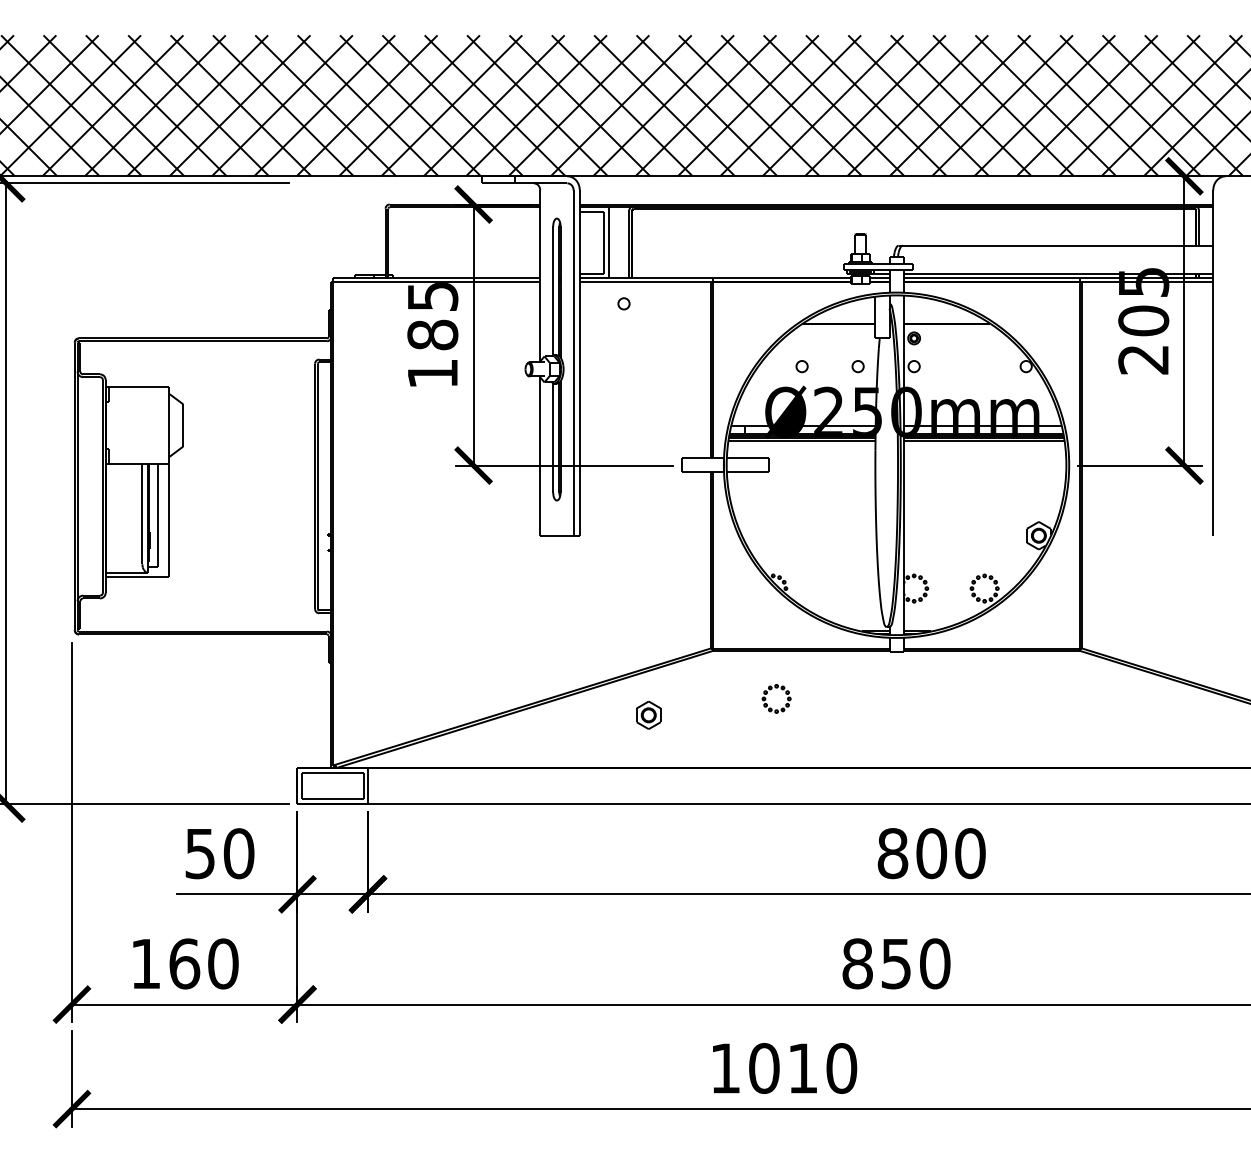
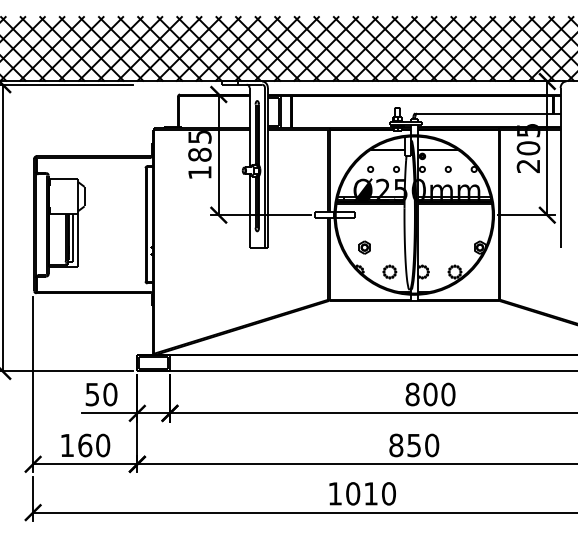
part: (622, 303) -> (447, 169), moved
part: (775, 697) -> (389, 271), moved
part: (648, 715) -> (364, 247), moved

